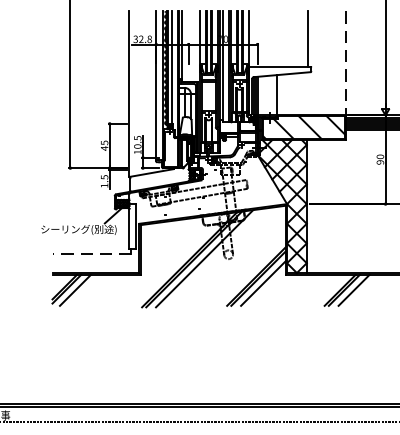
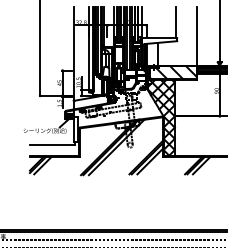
line: (346, 65) -> (197, 37), dashed -> solid
line: (90, 253) -> (51, 144), dashed -> solid

